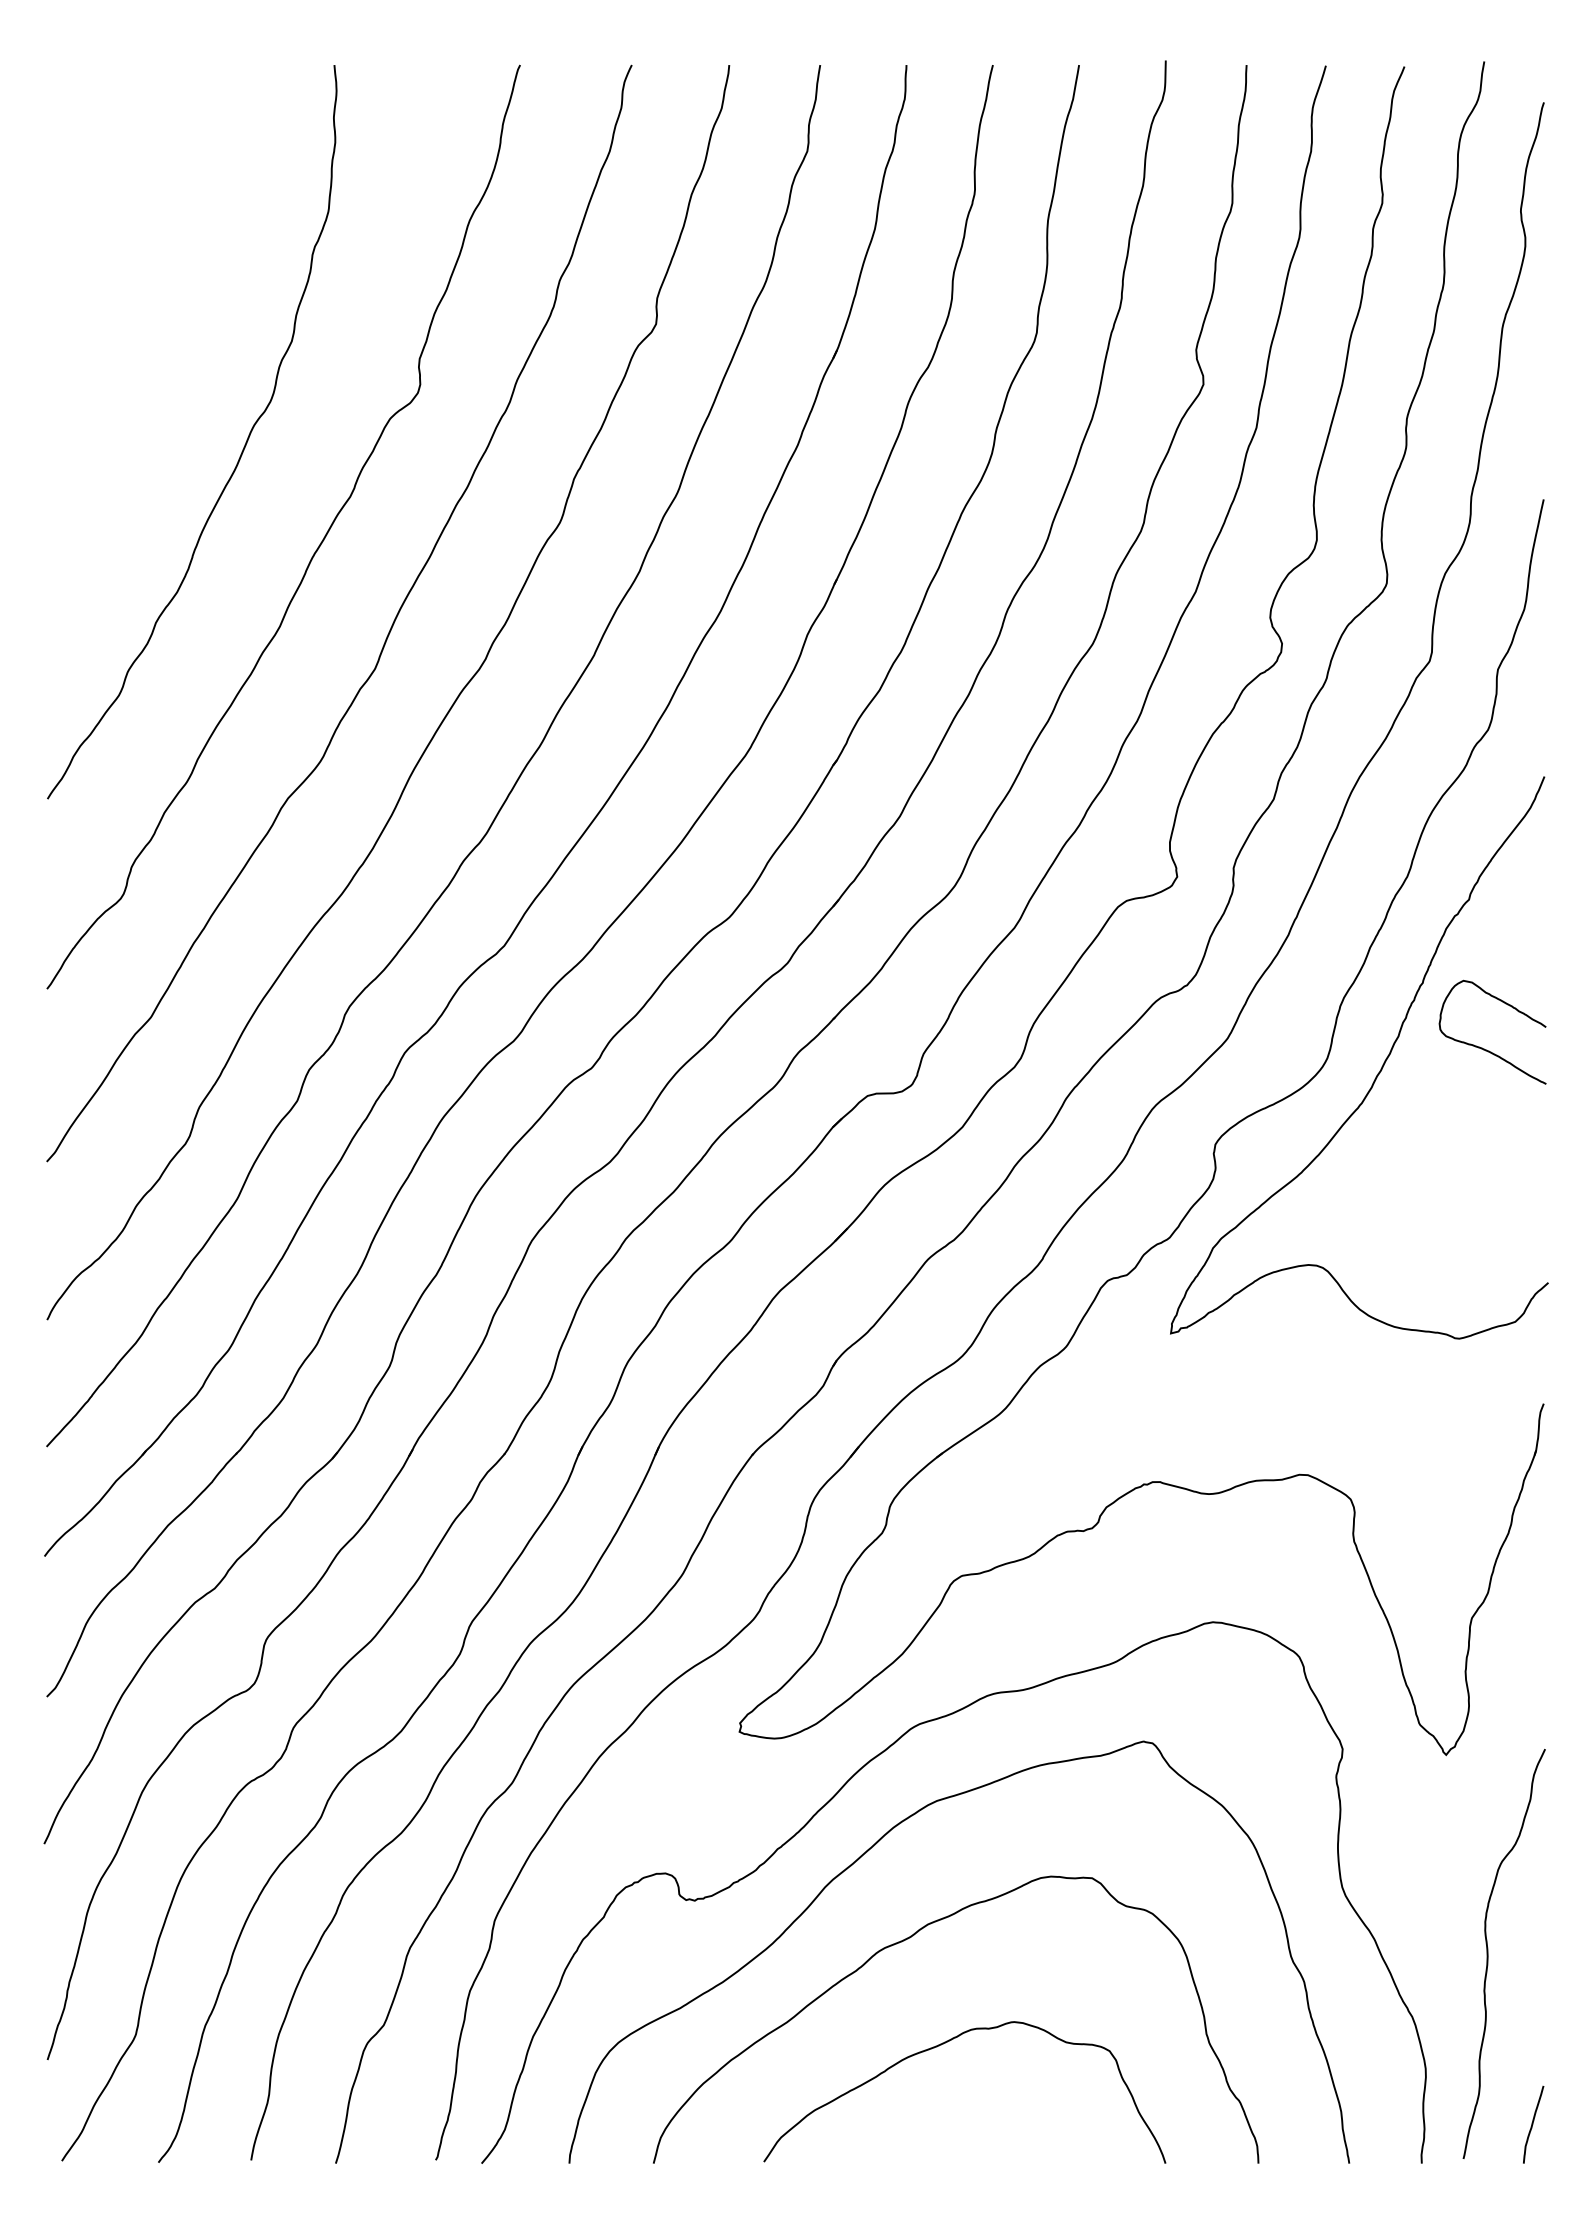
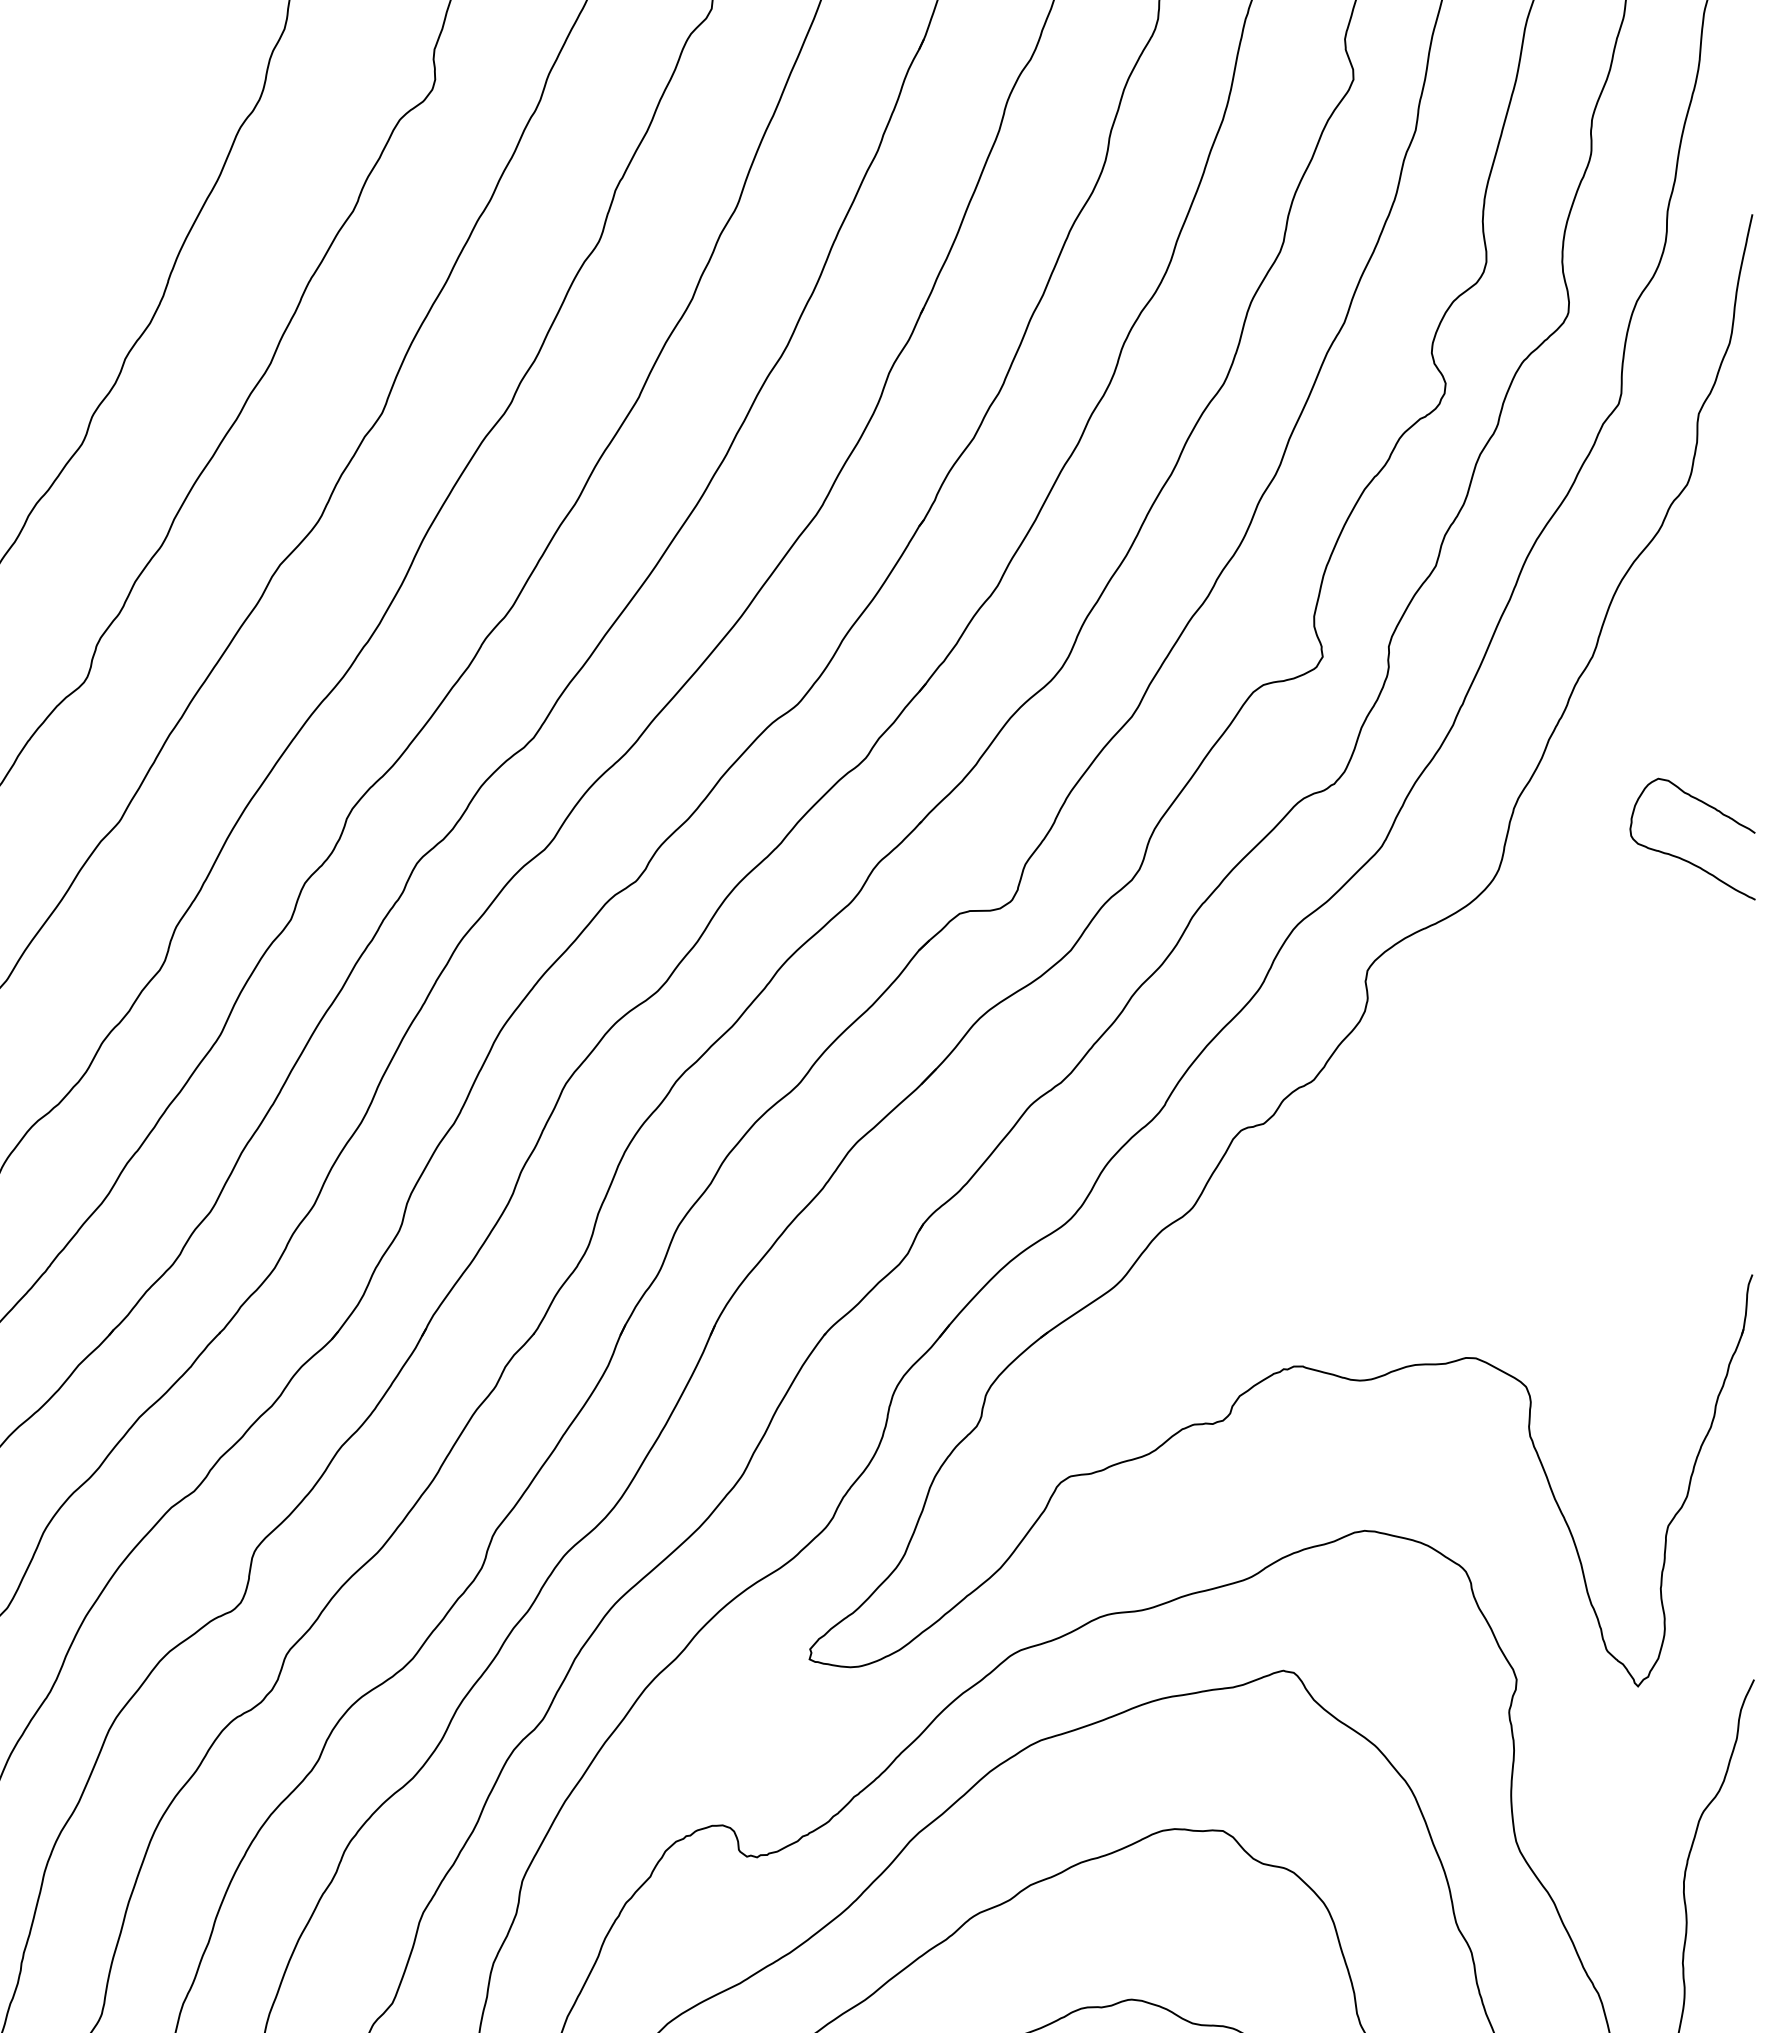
curve: (1380, 1068) -> (1561, 881), removed

